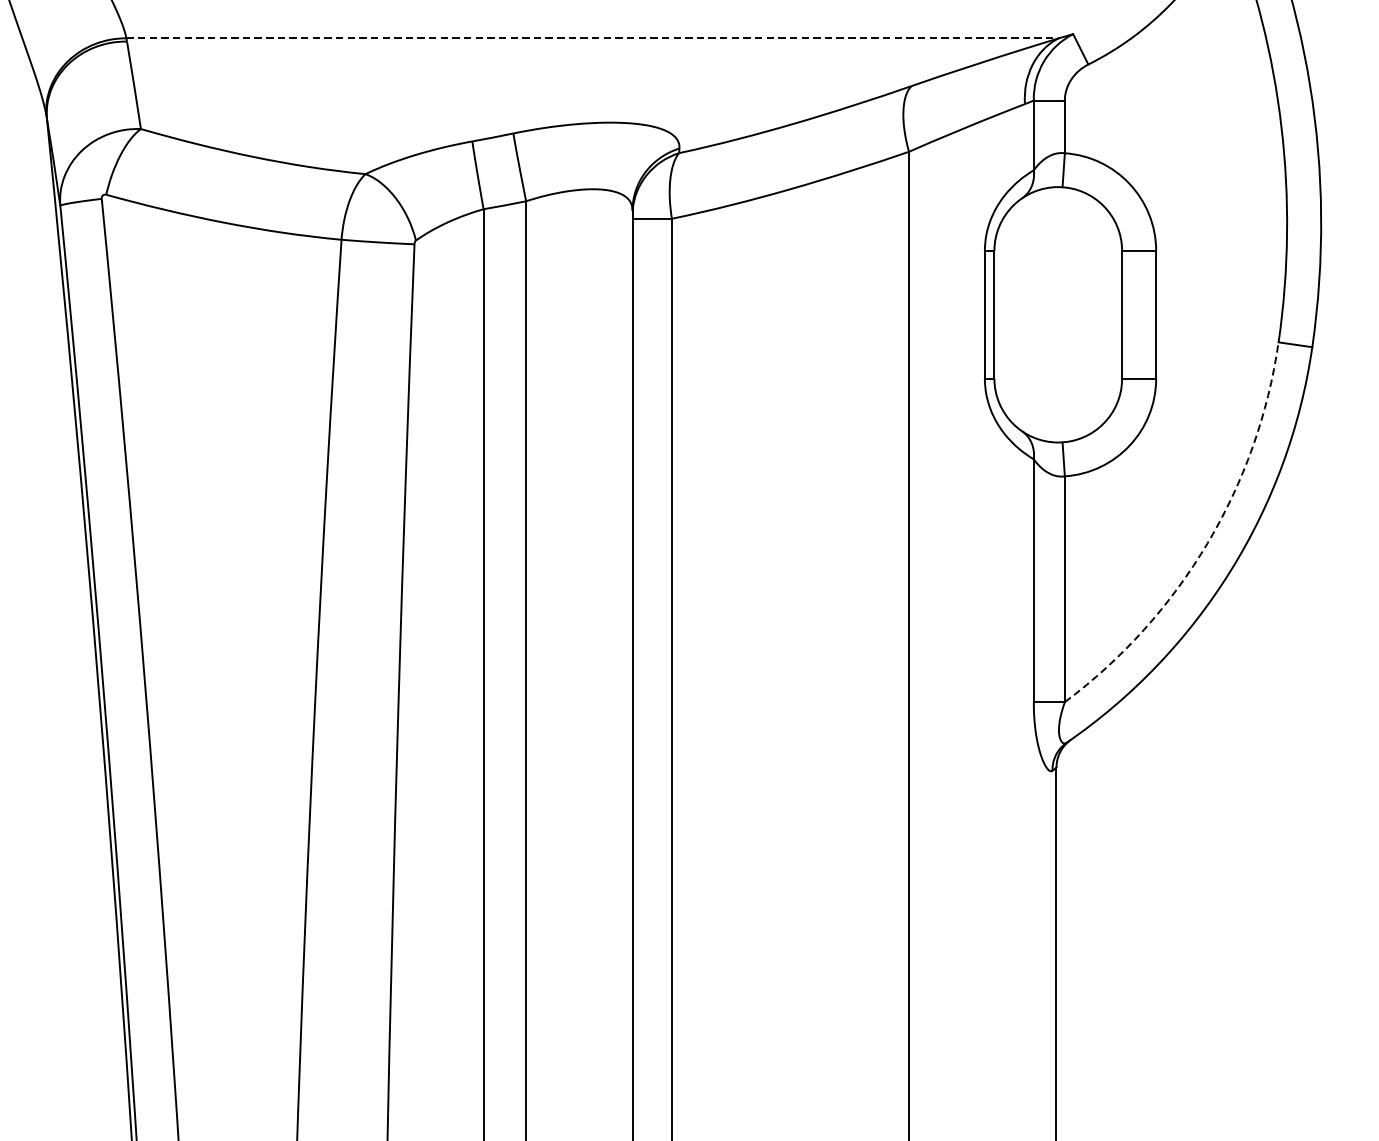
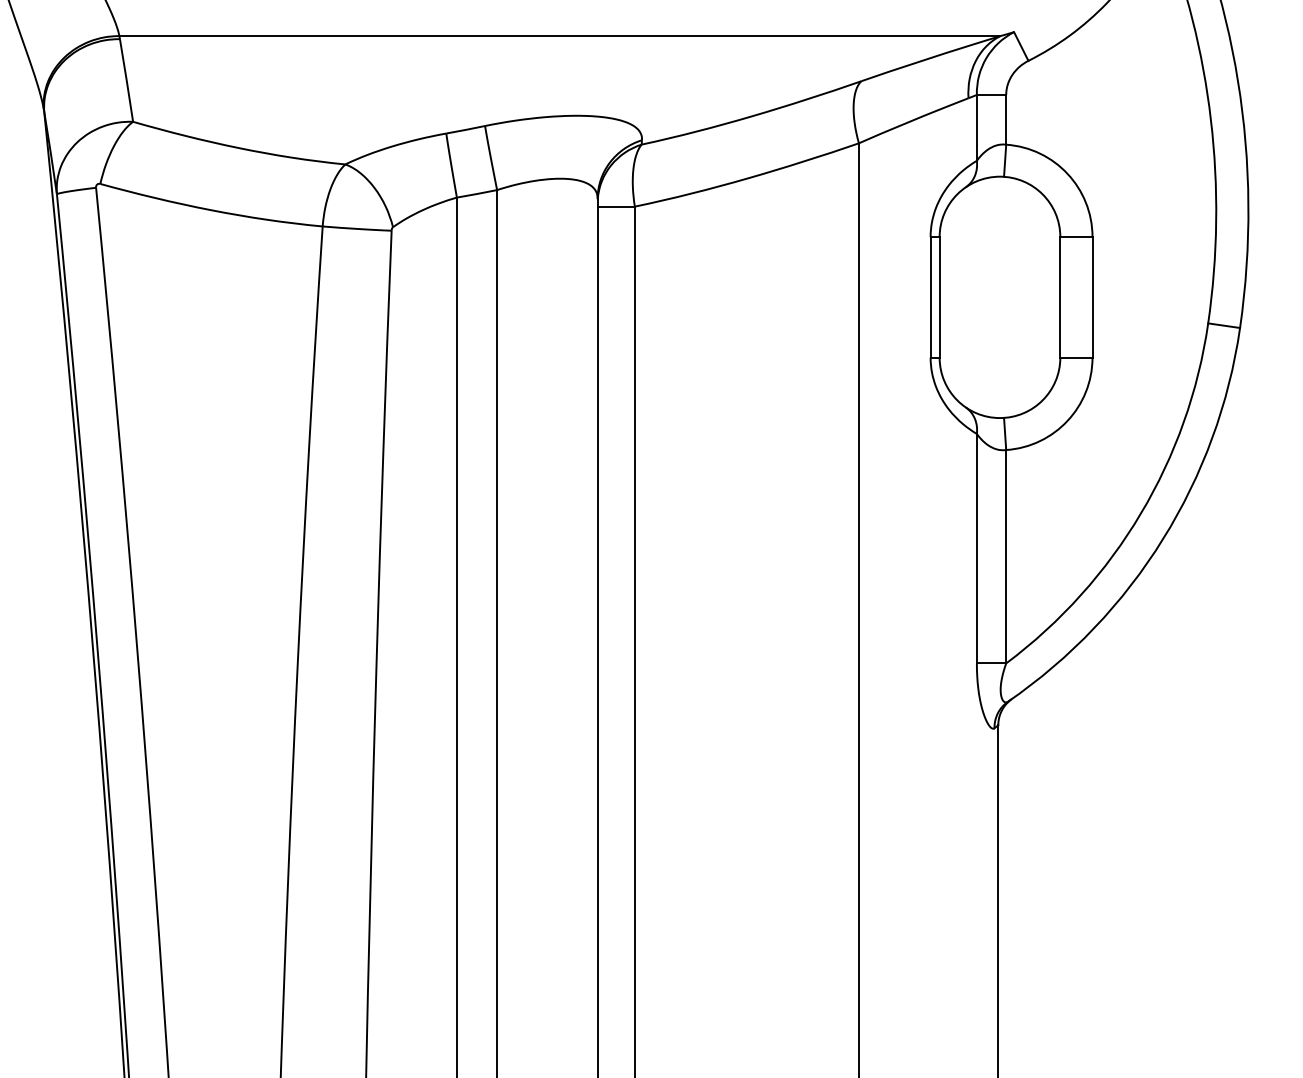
line: (593, 38) -> (560, 36), dashed -> solid
arc: (1208, 543) -> (1141, 513), dashed -> solid

